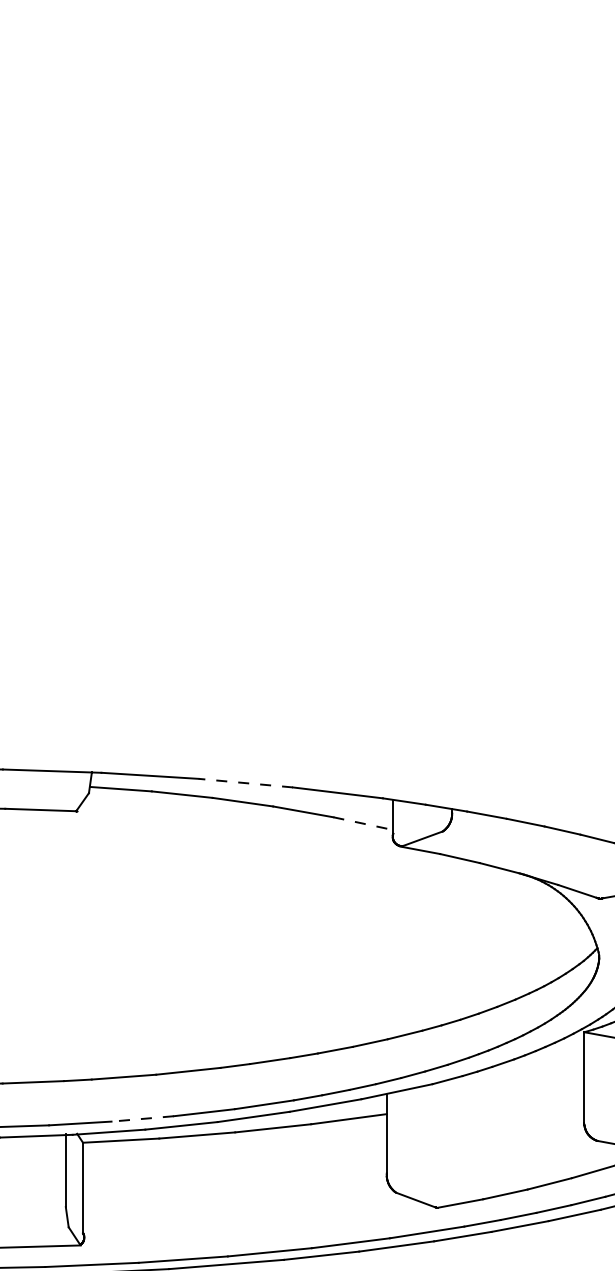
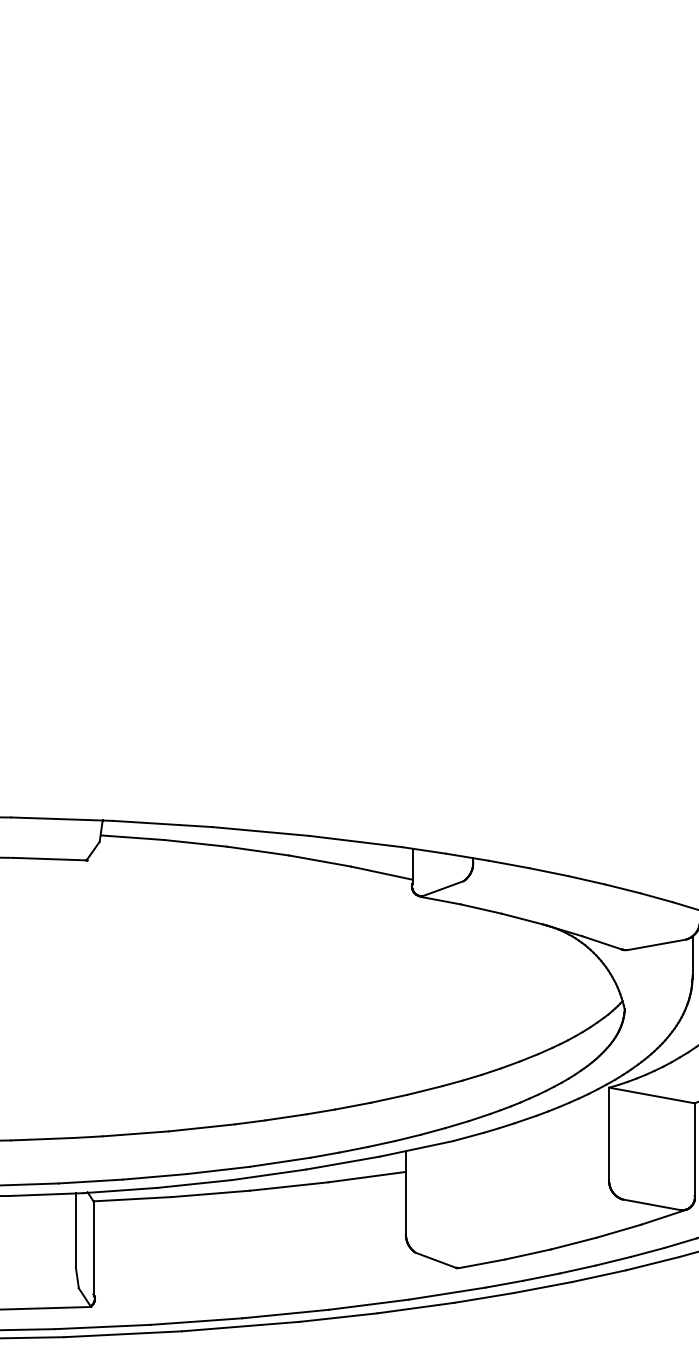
line: (246, 783) -> (261, 831), dashed -> solid
line: (363, 823) -> (382, 873), dashed -> solid
line: (142, 1118) -> (154, 1176), dashed -> solid

